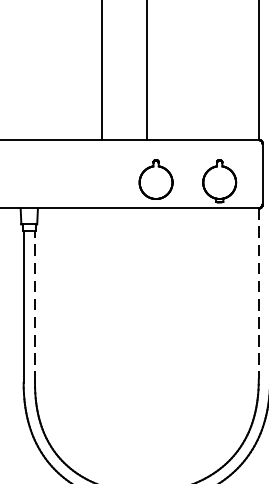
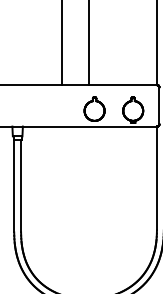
line: (258, 293) -> (156, 178), dashed -> solid
line: (35, 305) -> (21, 185), dashed -> solid

